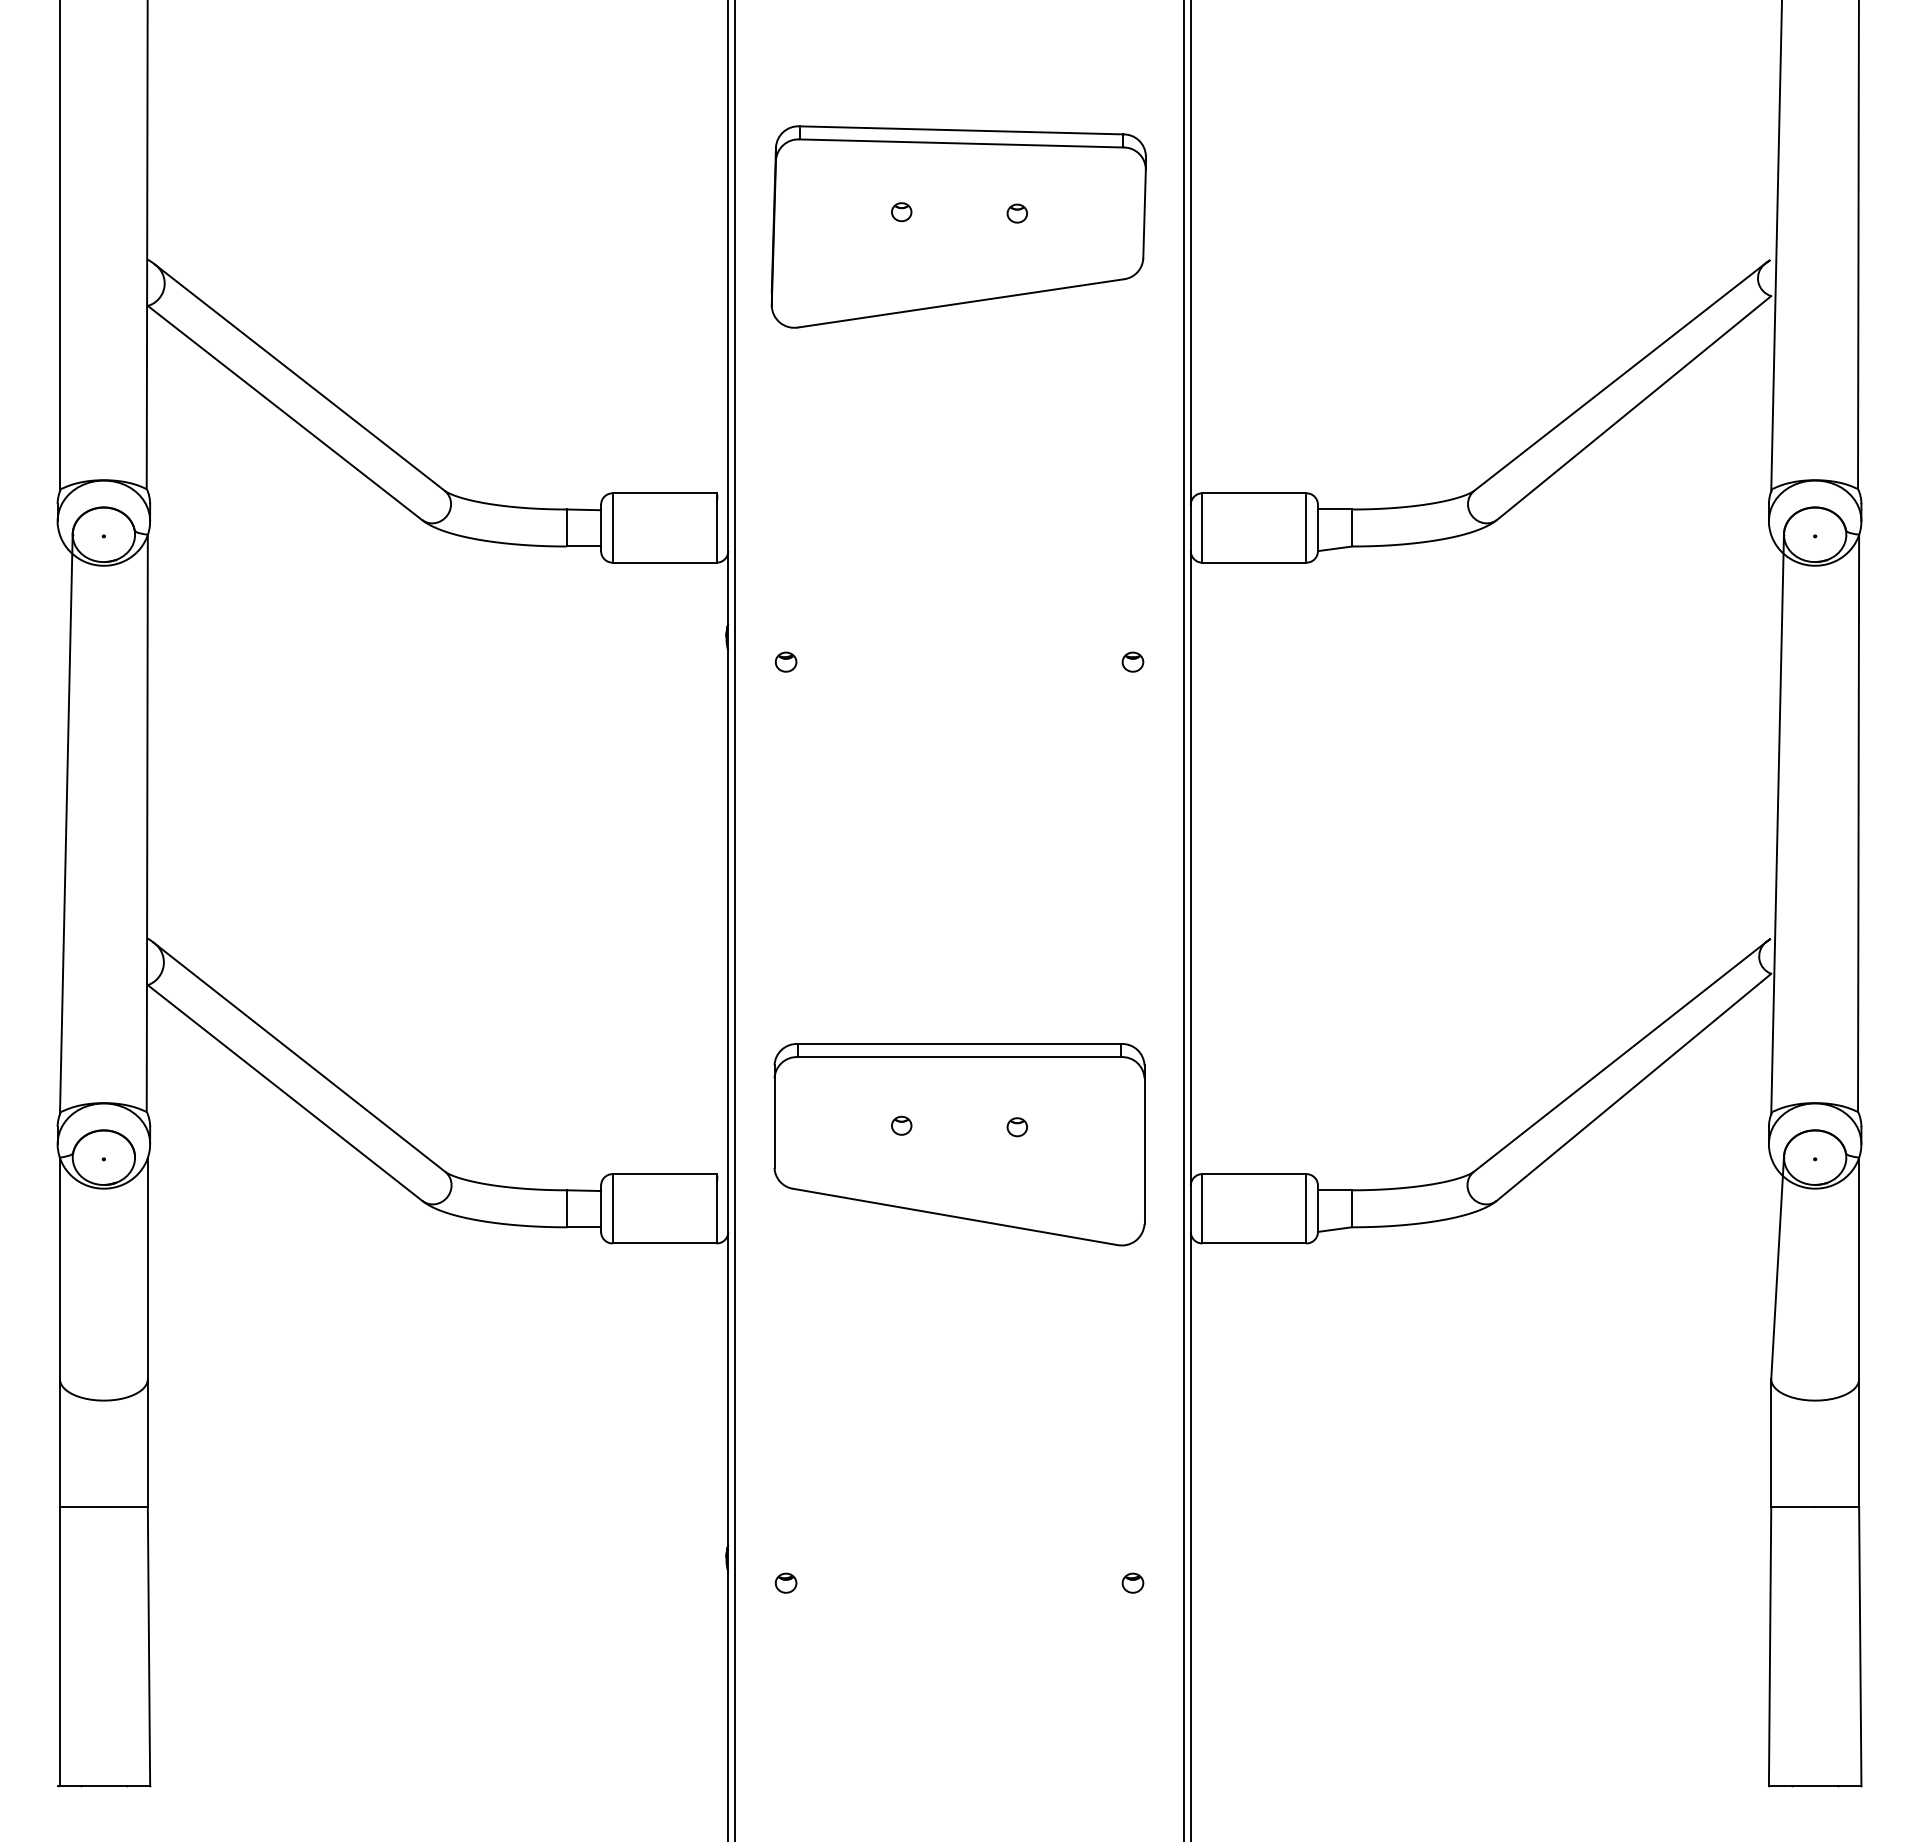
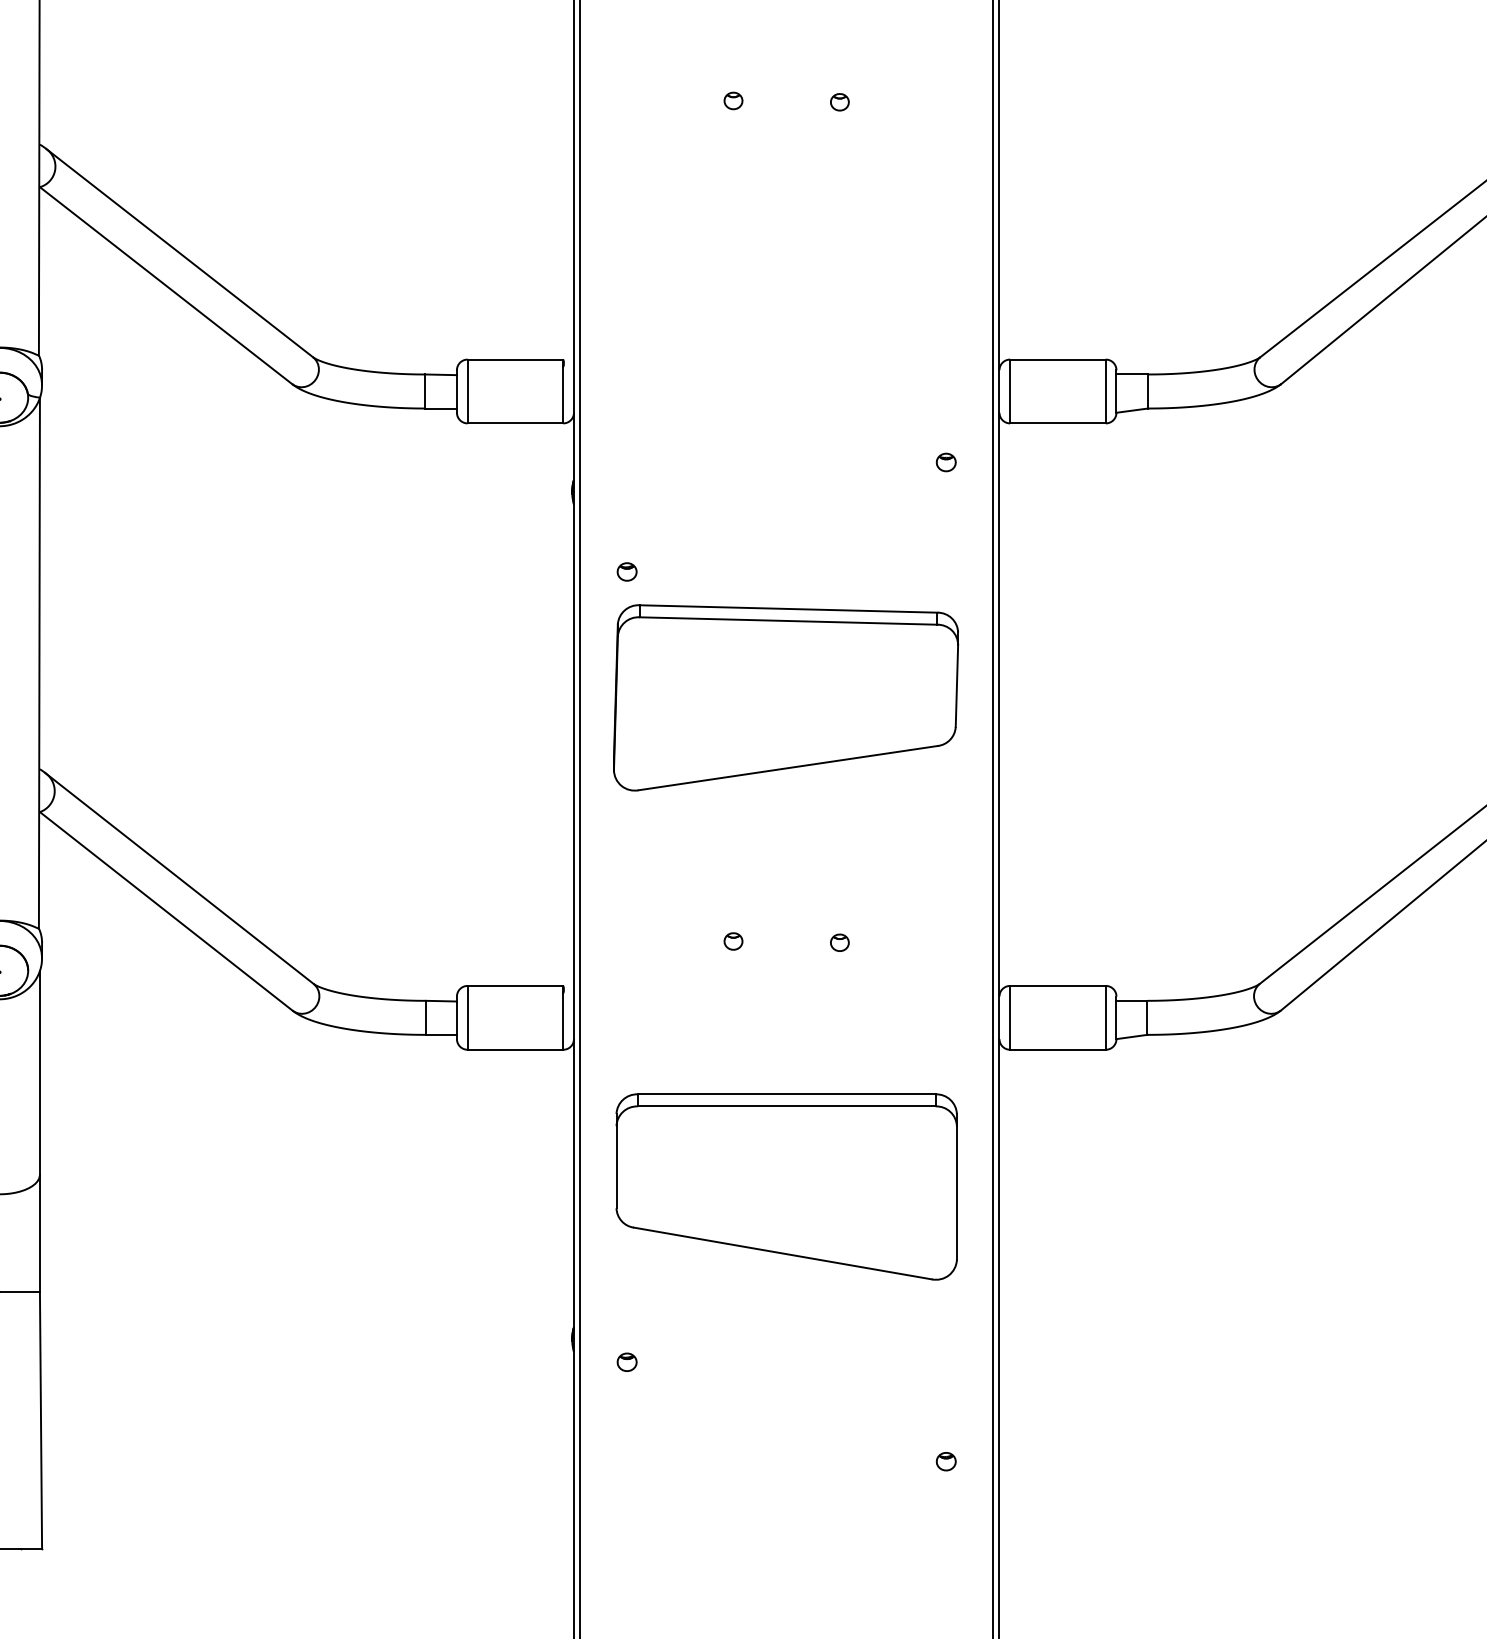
part: (958, 226) -> (785, 697), moved
part: (785, 661) -> (626, 571), moved
part: (1132, 661) -> (945, 461), moved
part: (959, 1144) -> (786, 1186), moved
part: (1132, 1582) -> (945, 1461), moved

